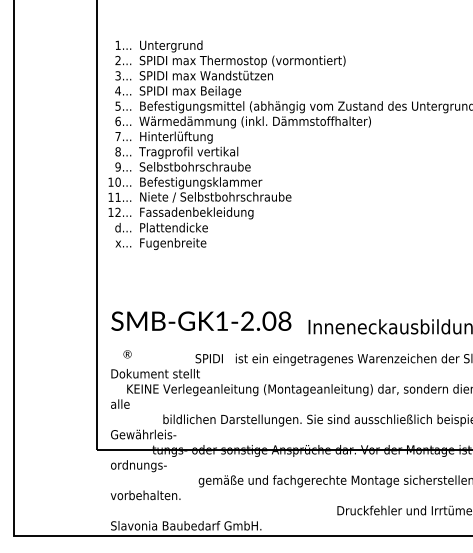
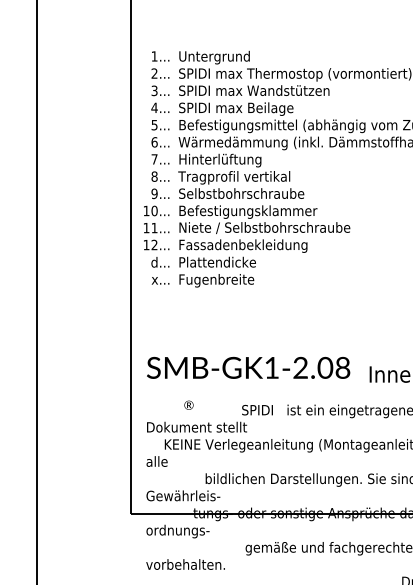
text: (127, 354) -> (188, 405), moved

